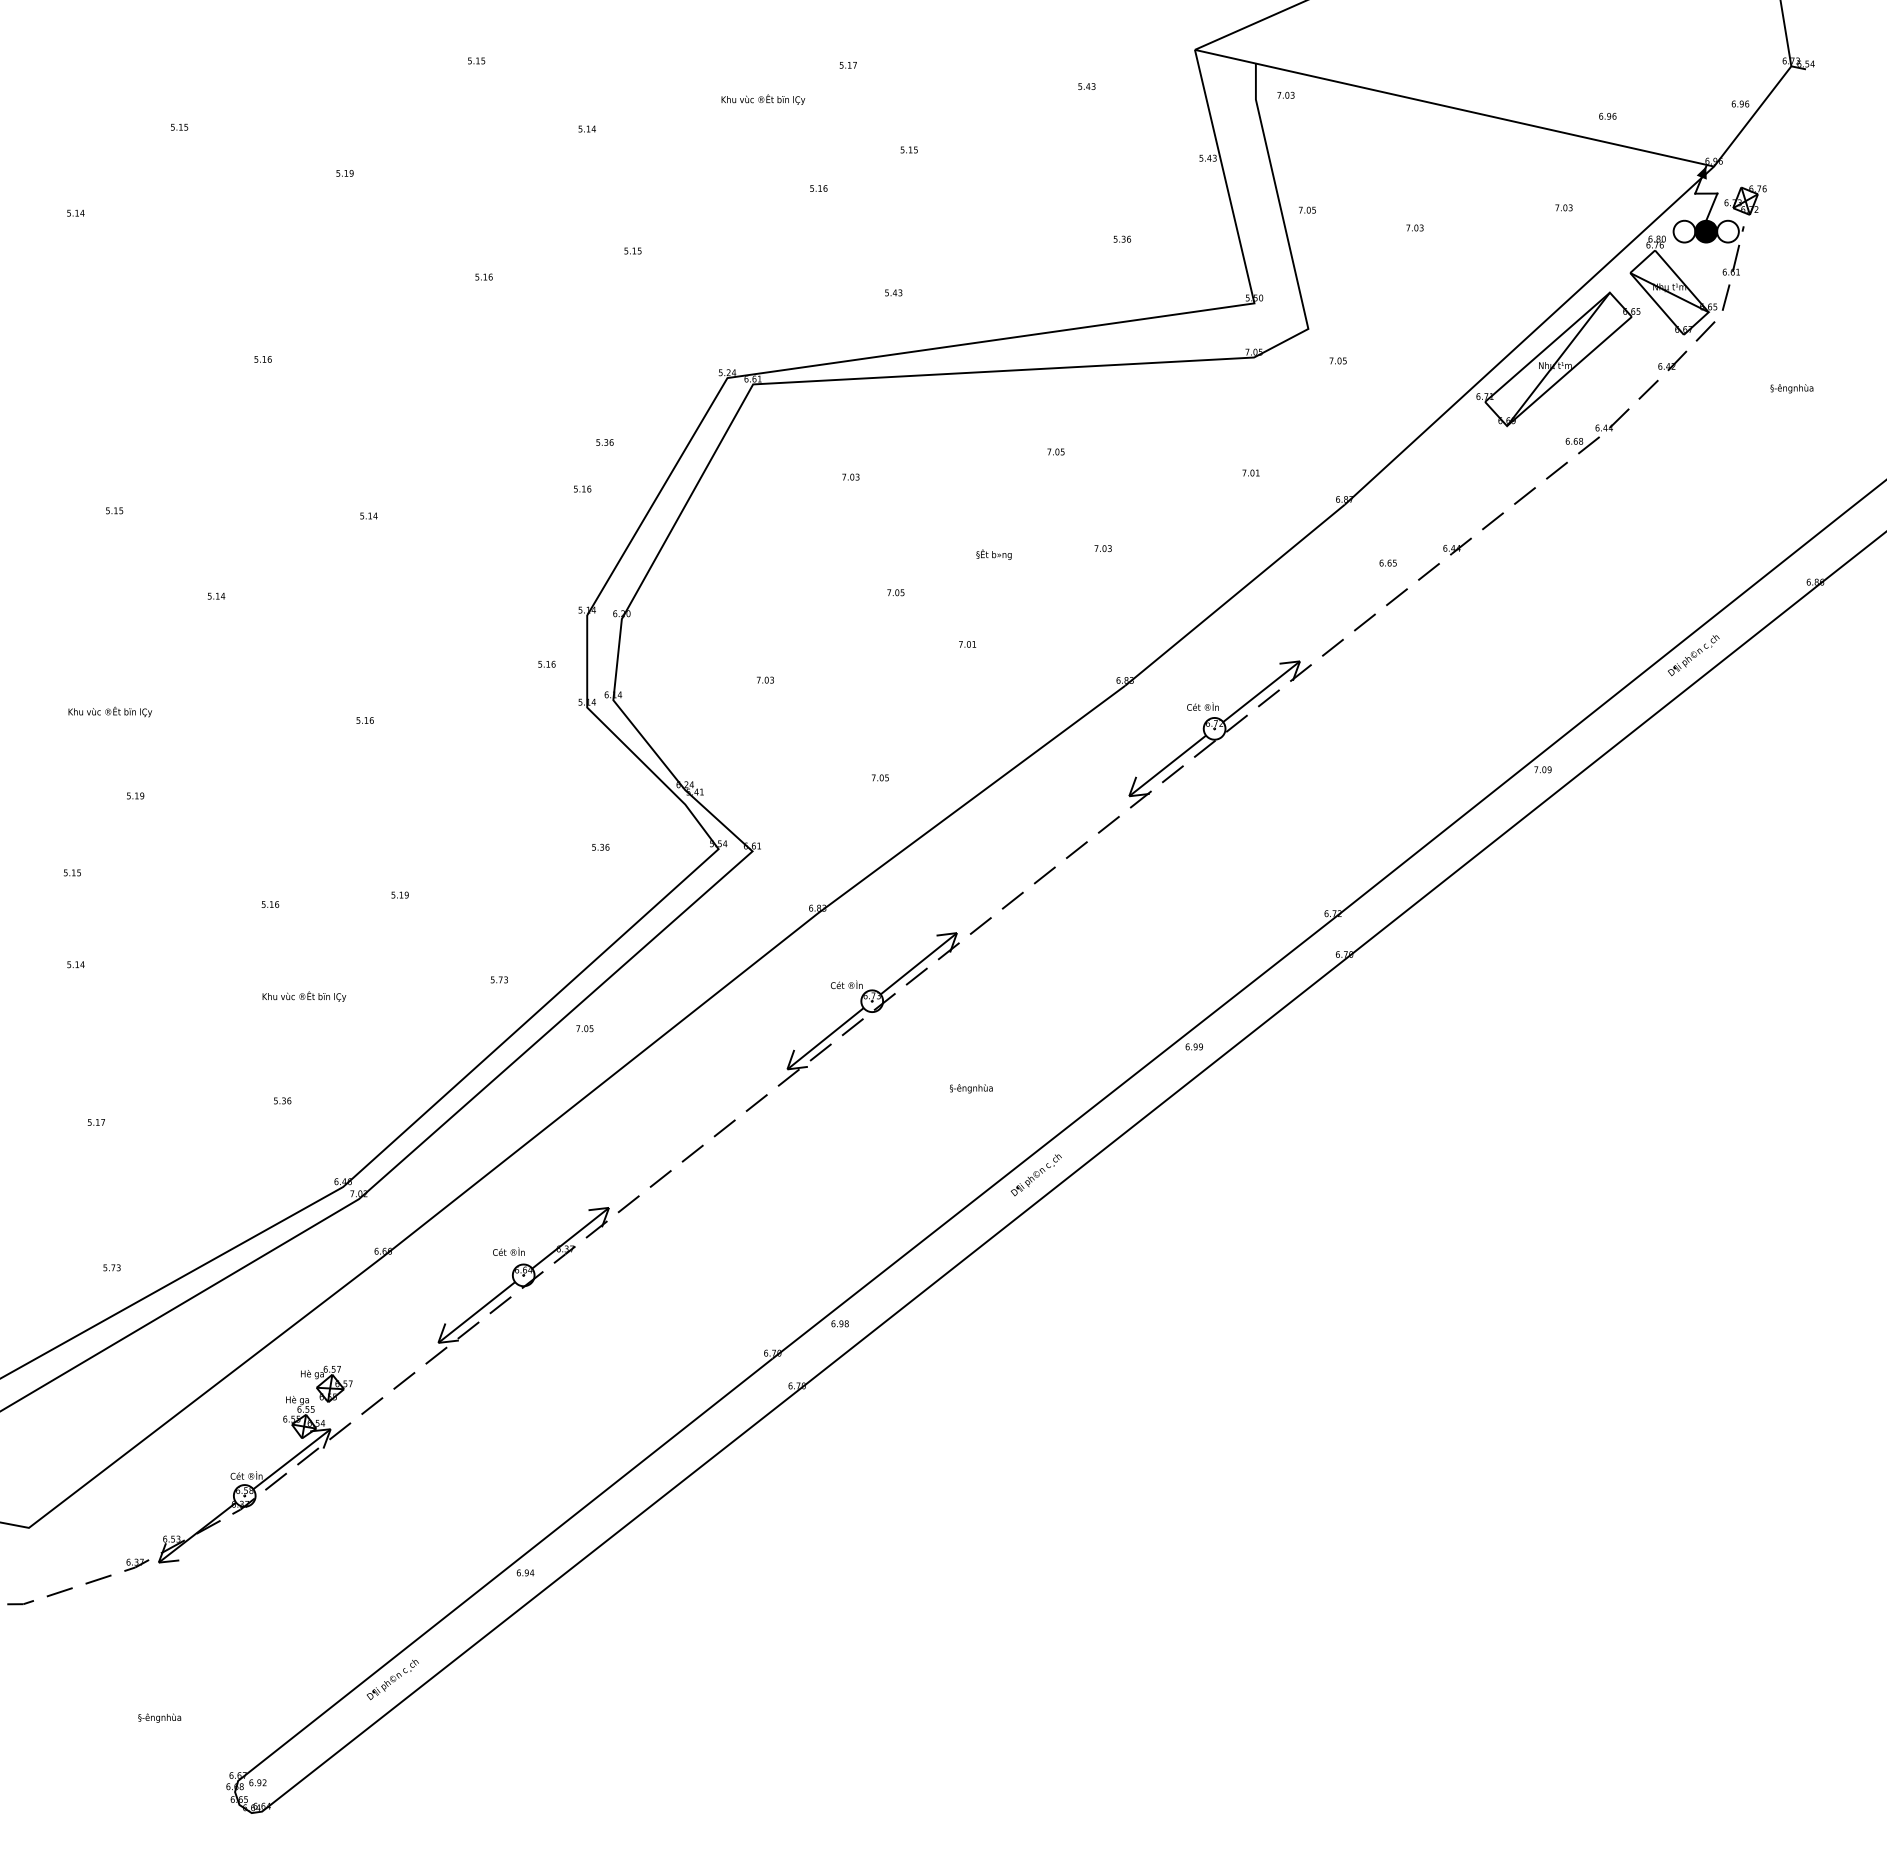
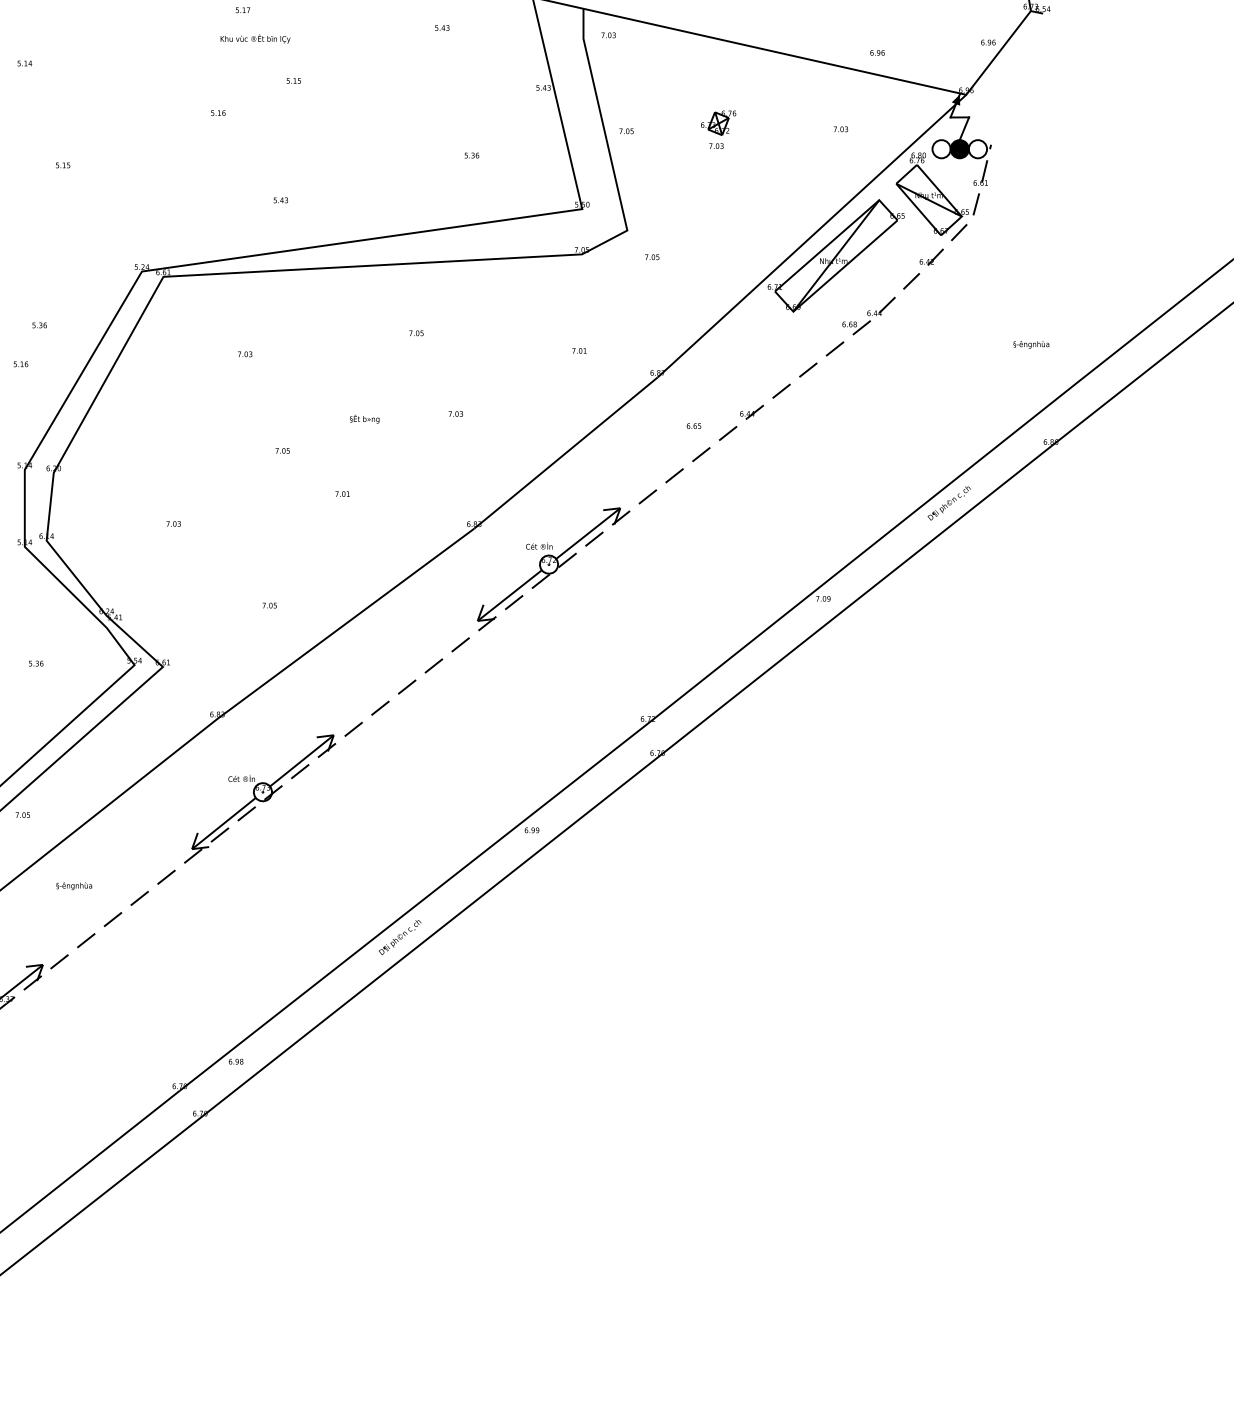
text: (763, 99) -> (255, 38), moved
part: (1745, 200) -> (718, 123), moved
text: (1791, 388) -> (1030, 344), moved
text: (971, 1088) -> (74, 886), moved

